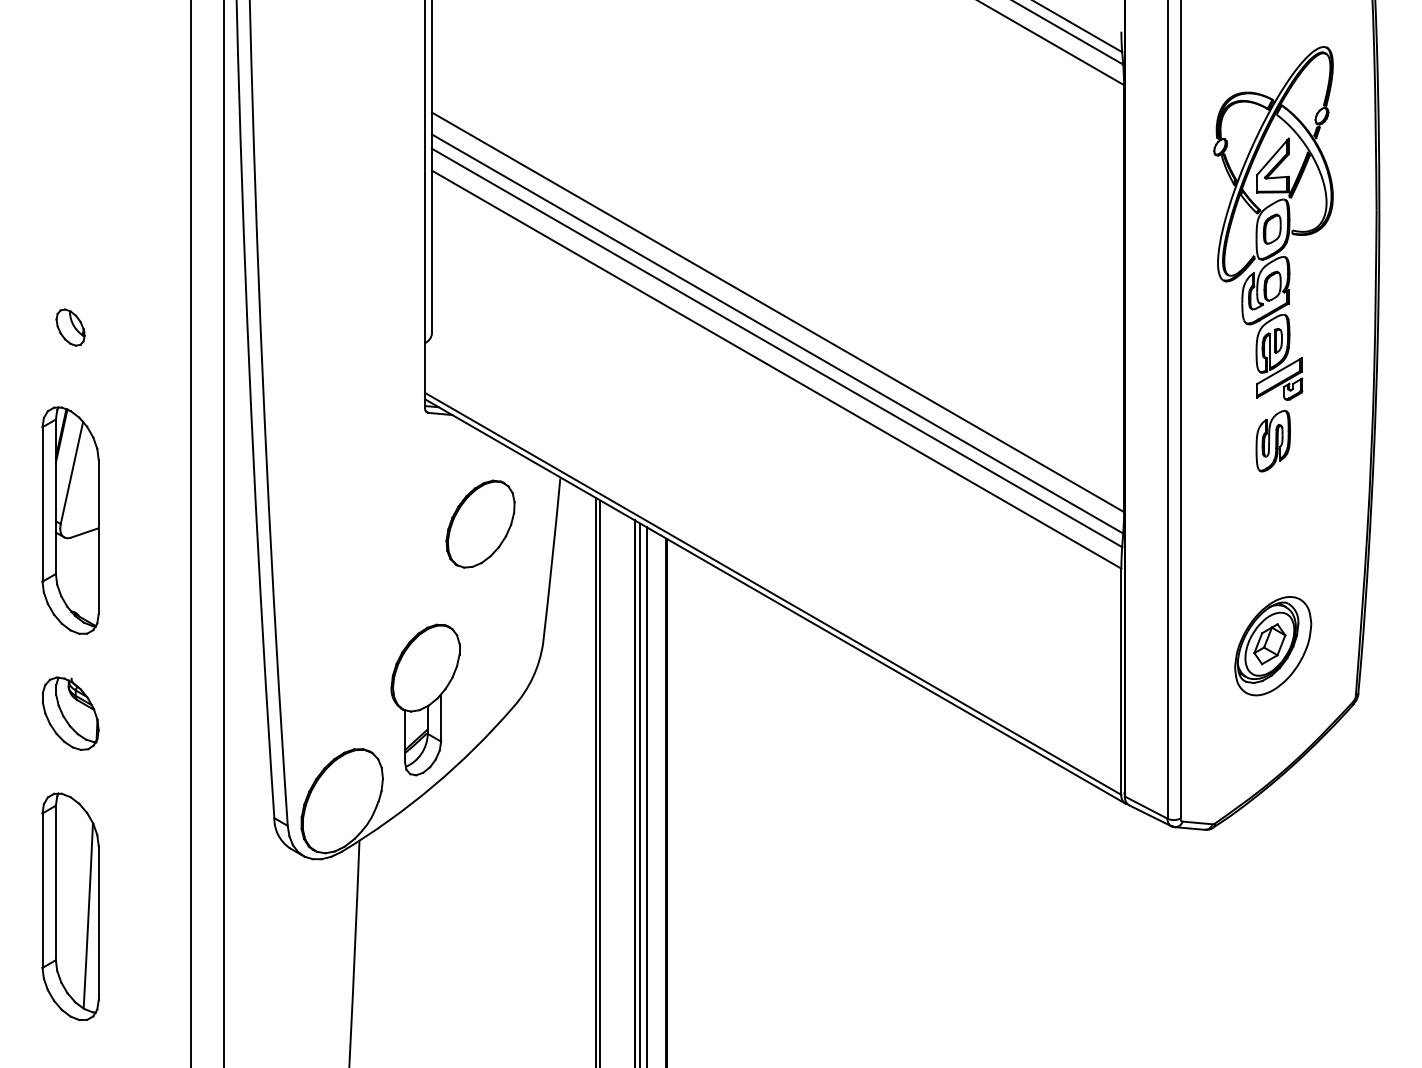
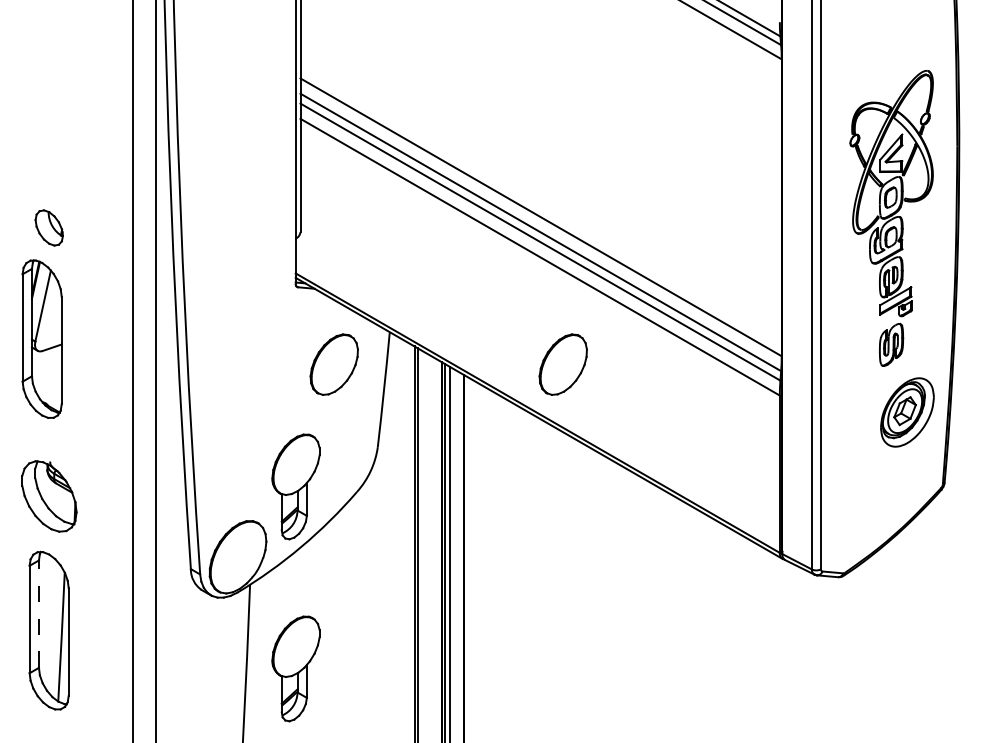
part: (1273, 259) -> (891, 218), moved
part: (69, 326) -> (48, 227), size x1.4
part: (69, 519) -> (41, 338), moved
part: (808, 523) -> (562, 364), added
part: (1273, 646) -> (907, 412), moved
part: (69, 713) -> (48, 496), size x1.4
line: (55, 883) -> (38, 614), solid -> dashed
part: (424, 961) -> (295, 668), added

